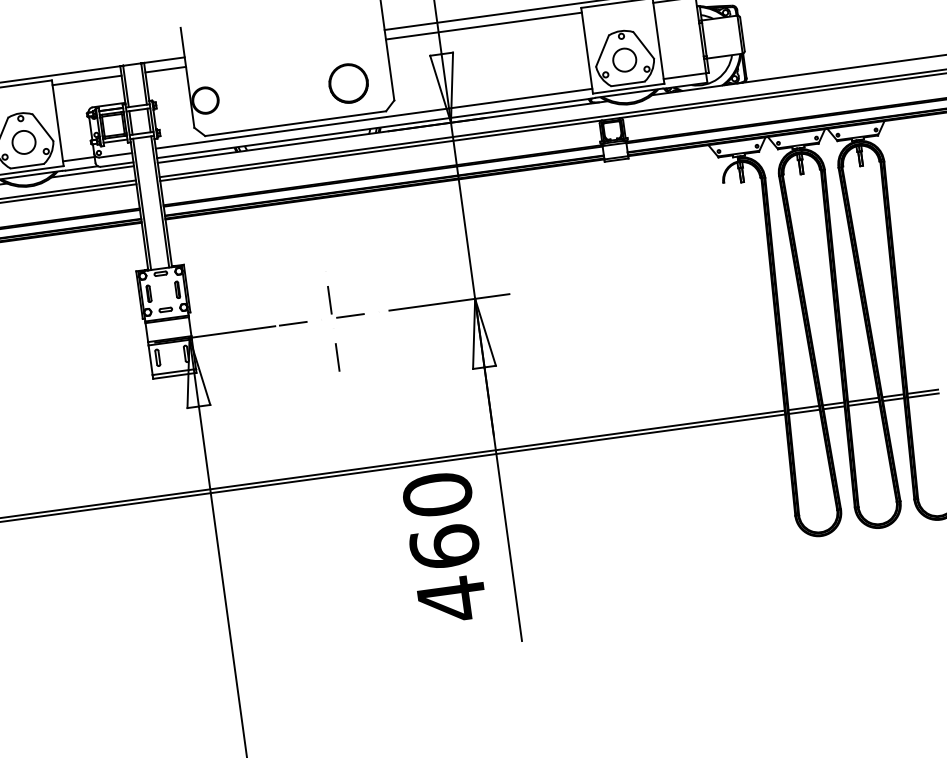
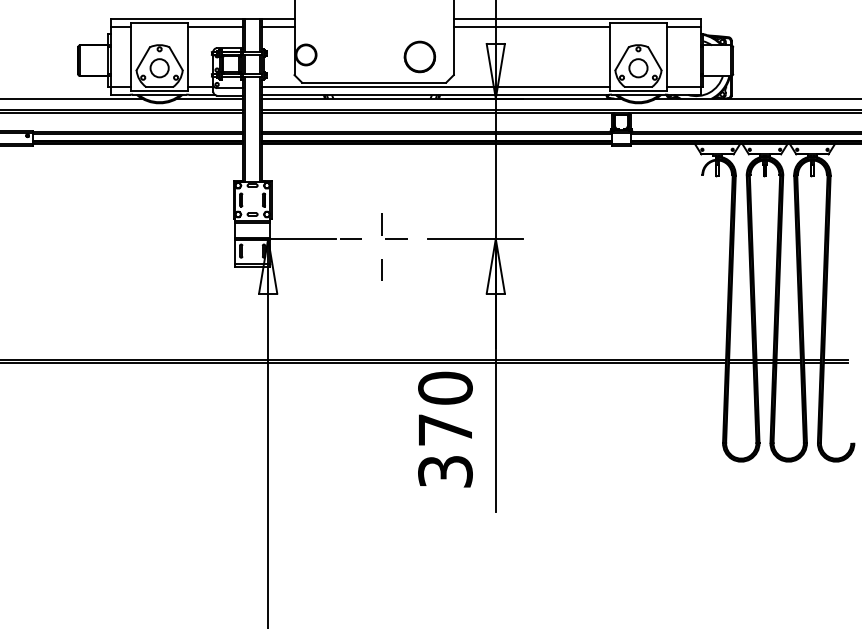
text: (448, 574) -> (445, 451), 460 -> 370

